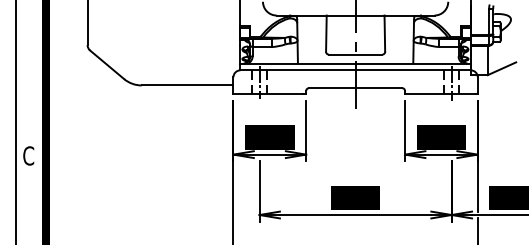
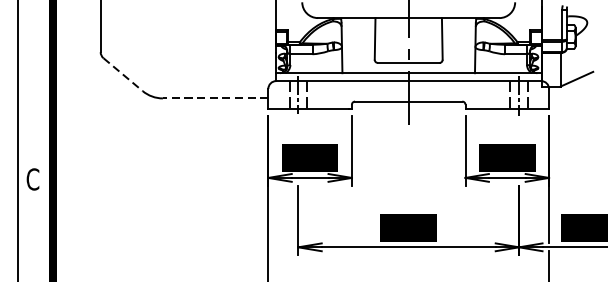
line: (107, 65) -> (123, 75), solid -> dashed
line: (187, 85) -> (215, 98), solid -> dashed

